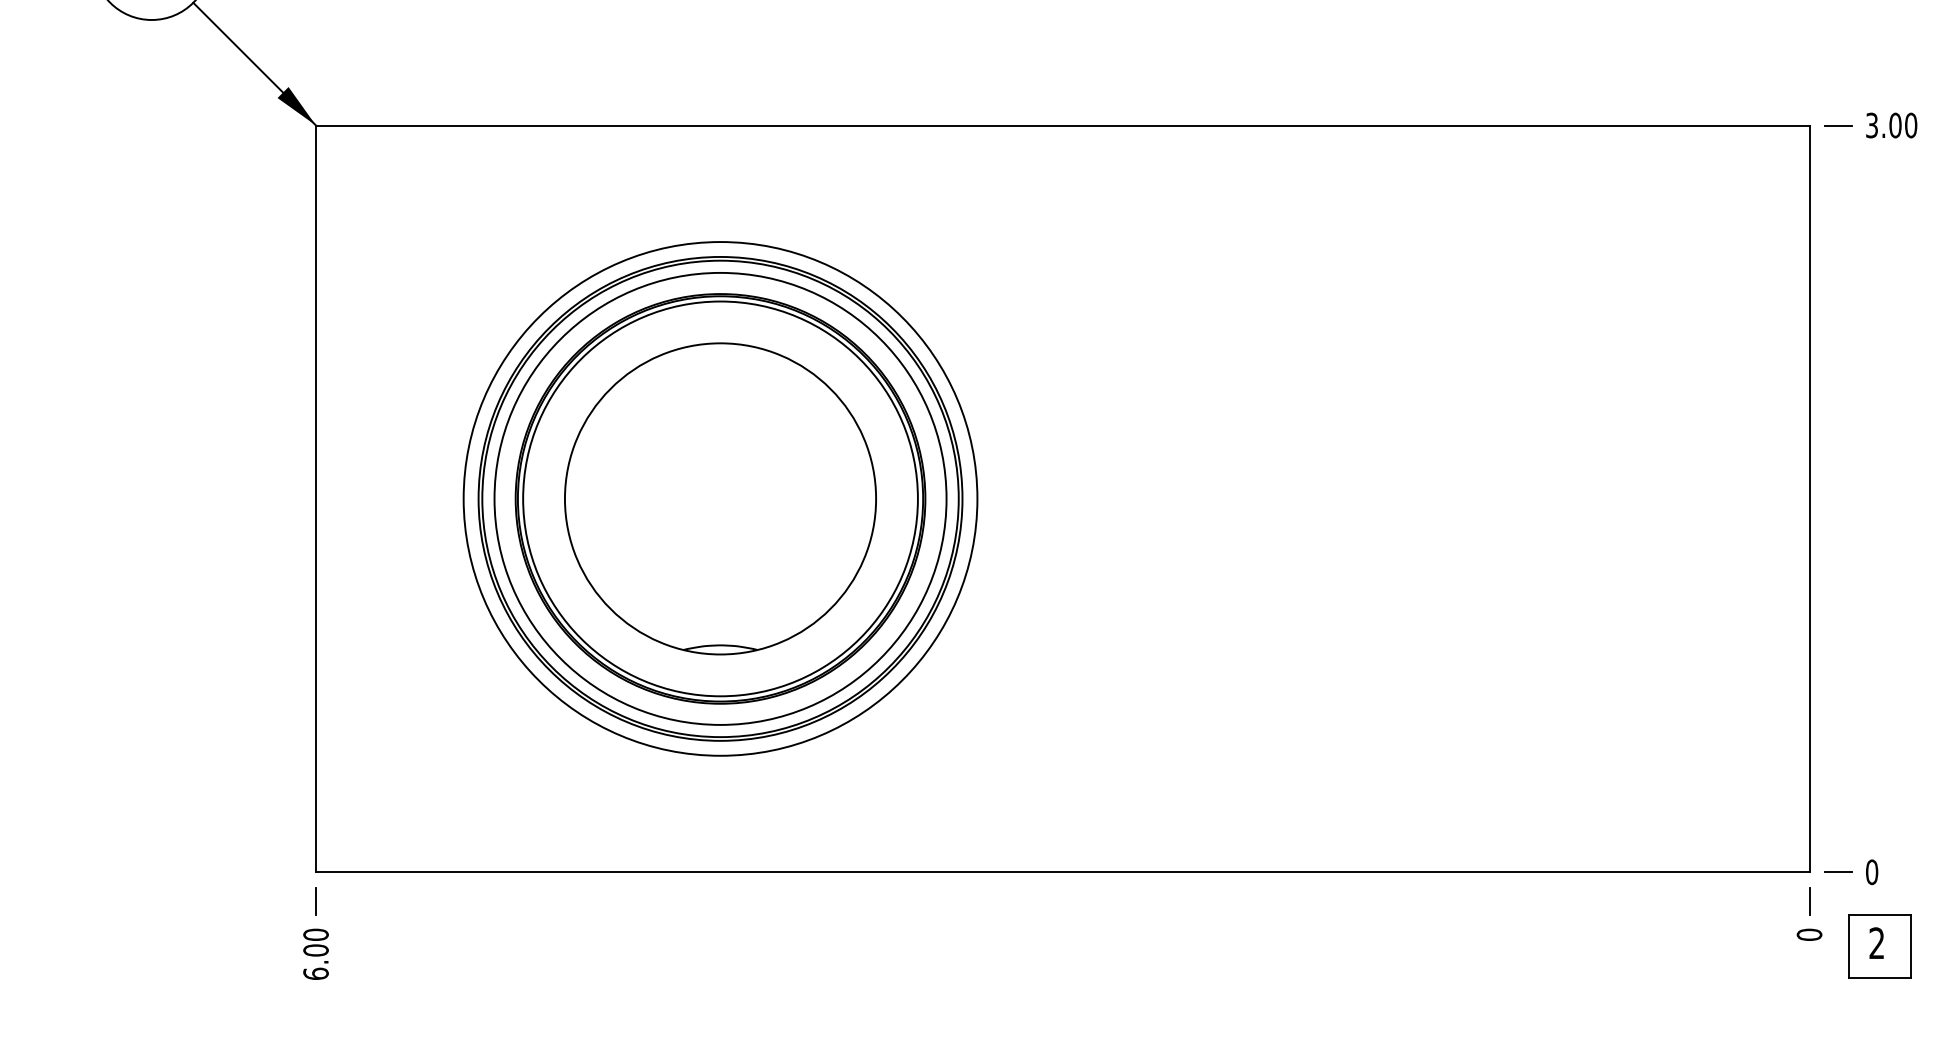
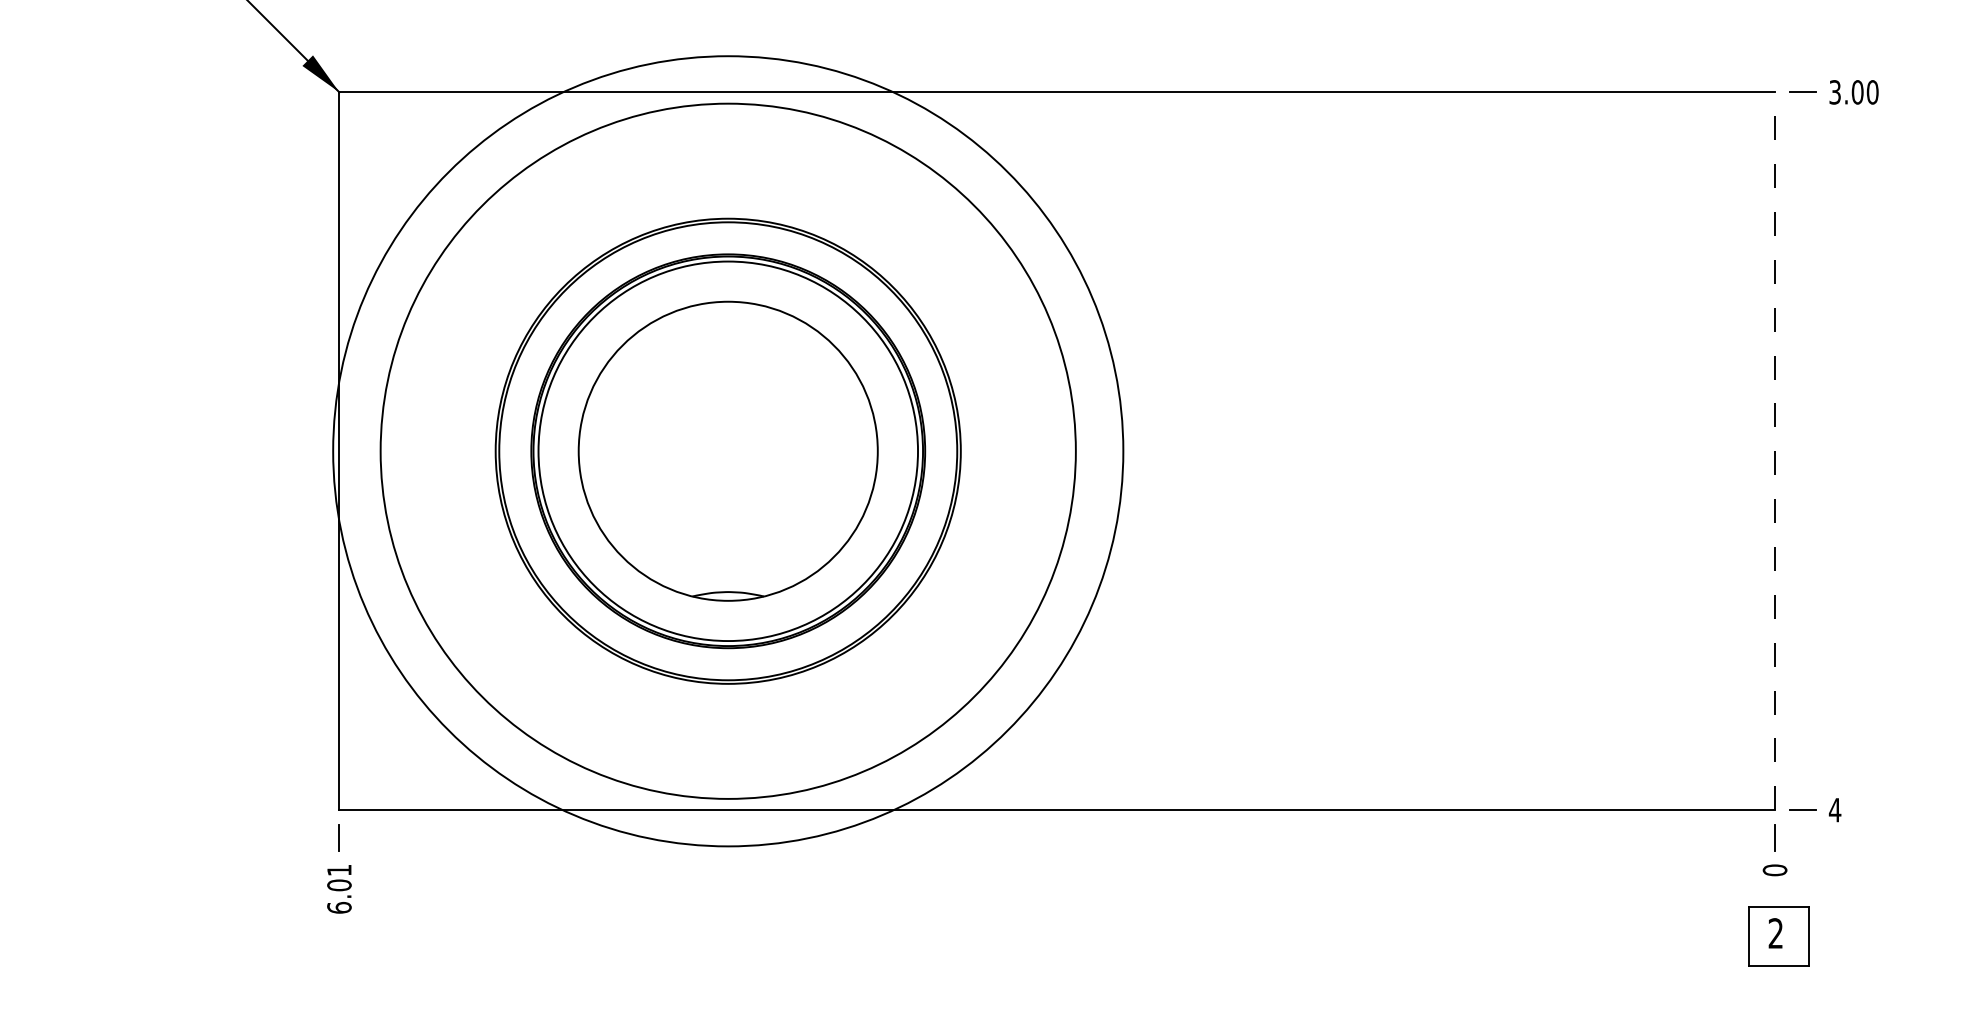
circle: (720, 499) -> (728, 451), size x1.6
circle: (720, 499) -> (728, 451), size x1.6
line: (1809, 499) -> (1775, 451), solid -> dashed
text: (1871, 871) -> (1834, 809), 0 -> 4
text: (316, 935) -> (339, 870), 6.00 -> 6.01
part: (1879, 946) -> (1778, 936), moved

